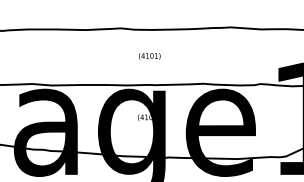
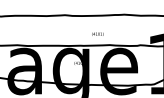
text: (149, 54) -> (97, 33), moved

